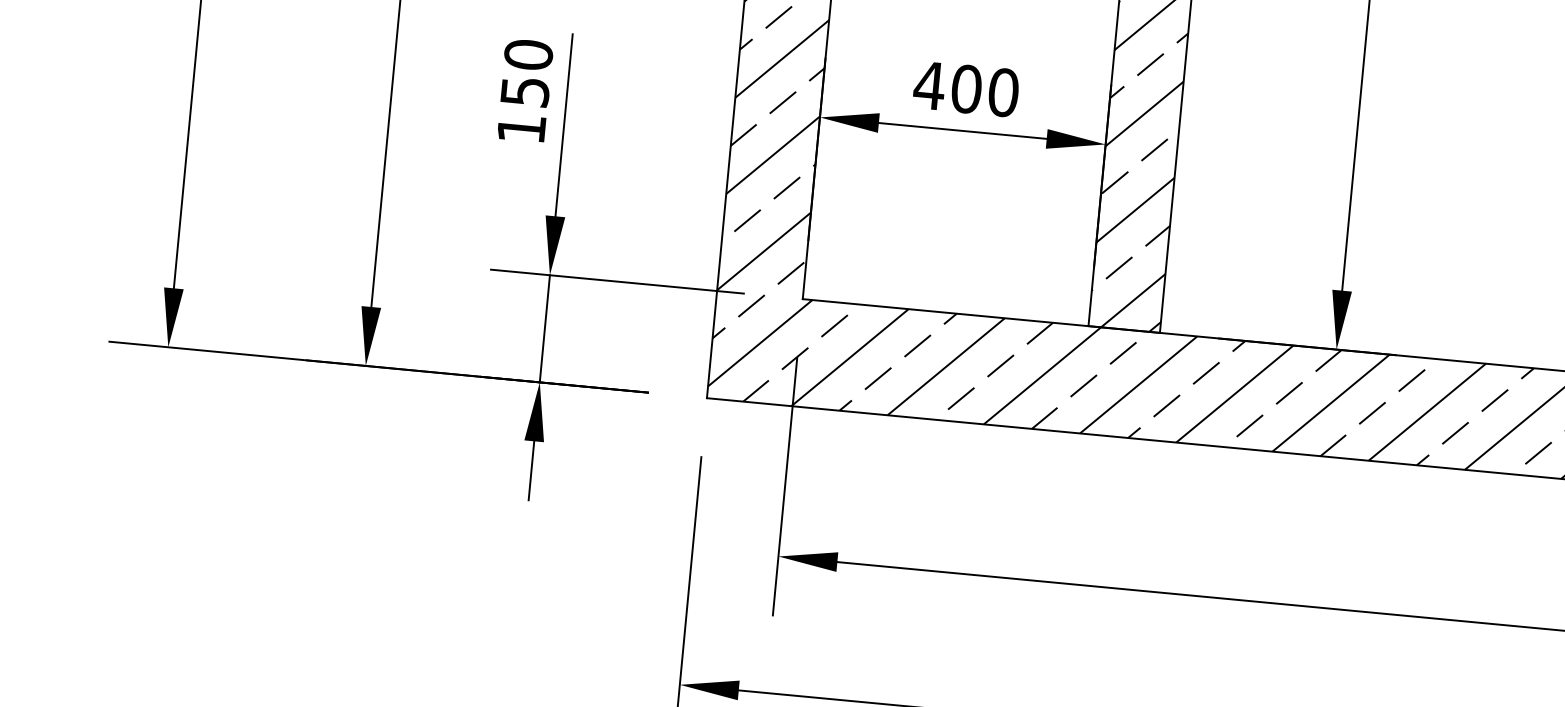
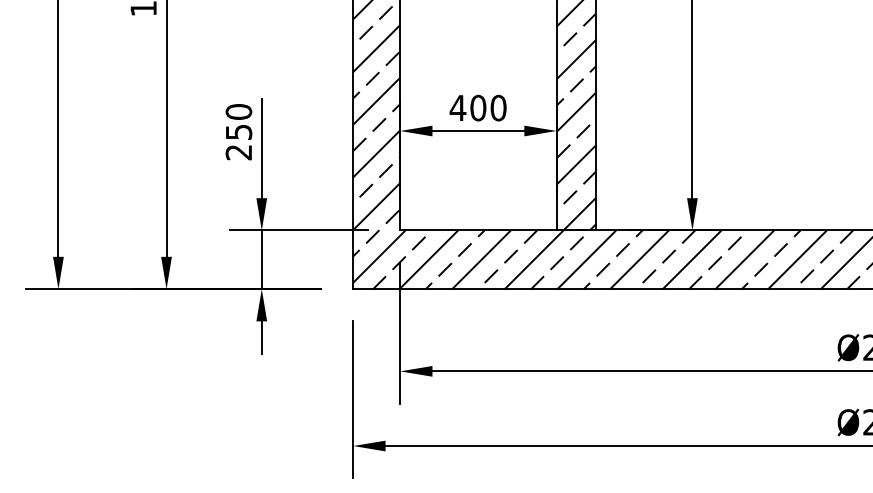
text: (520, 128) -> (238, 152), 150 -> 250

